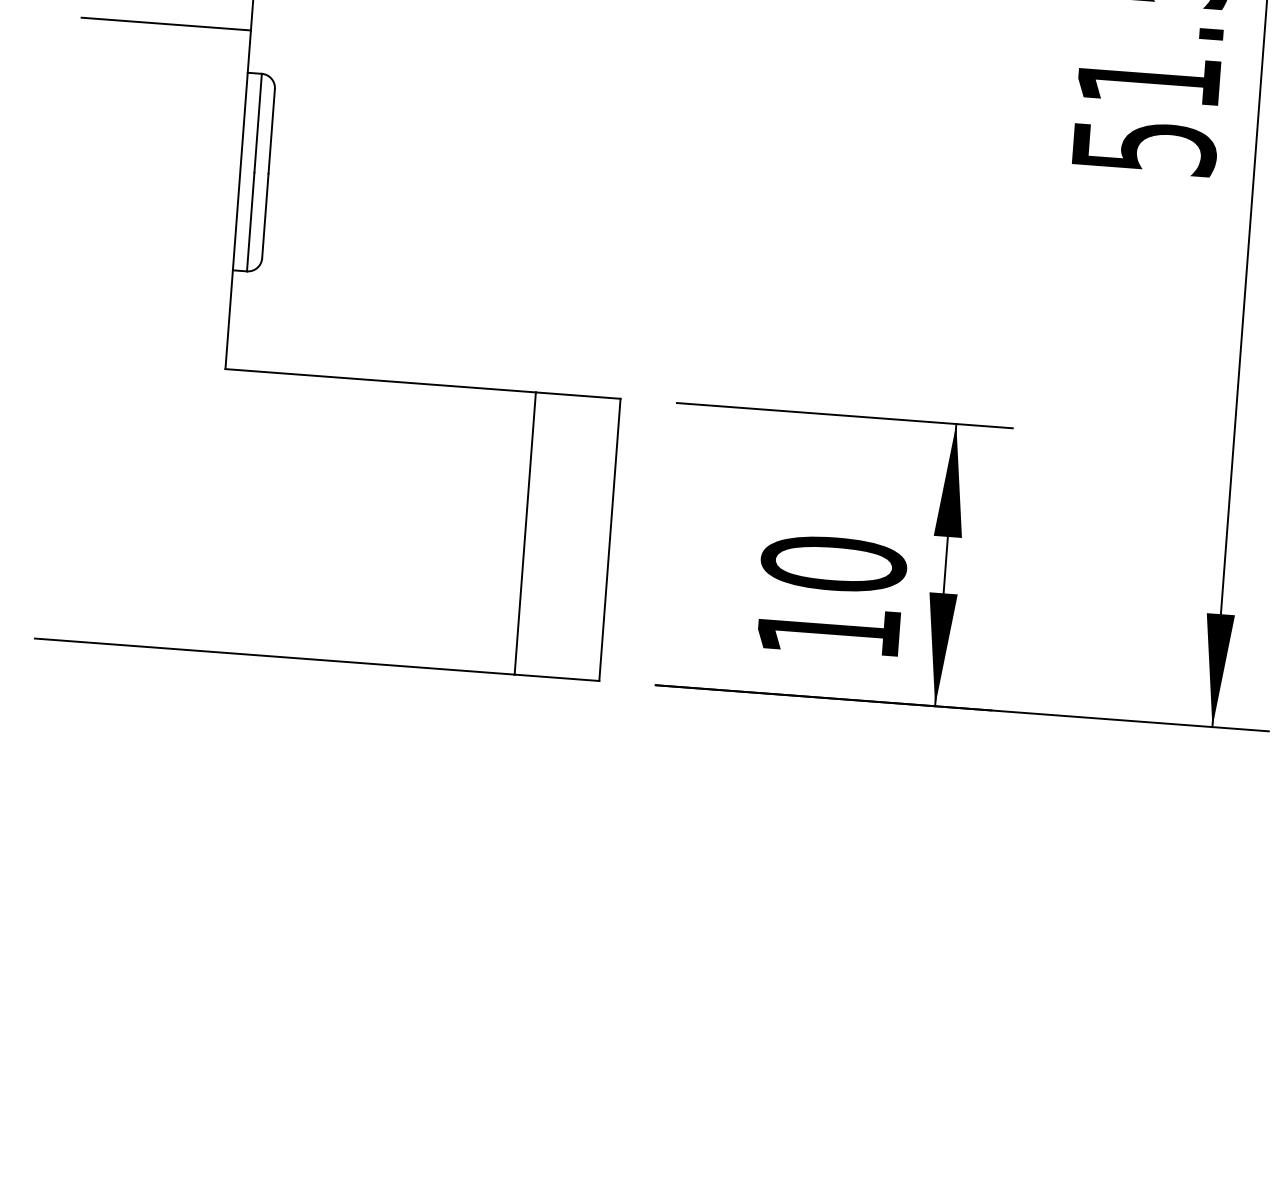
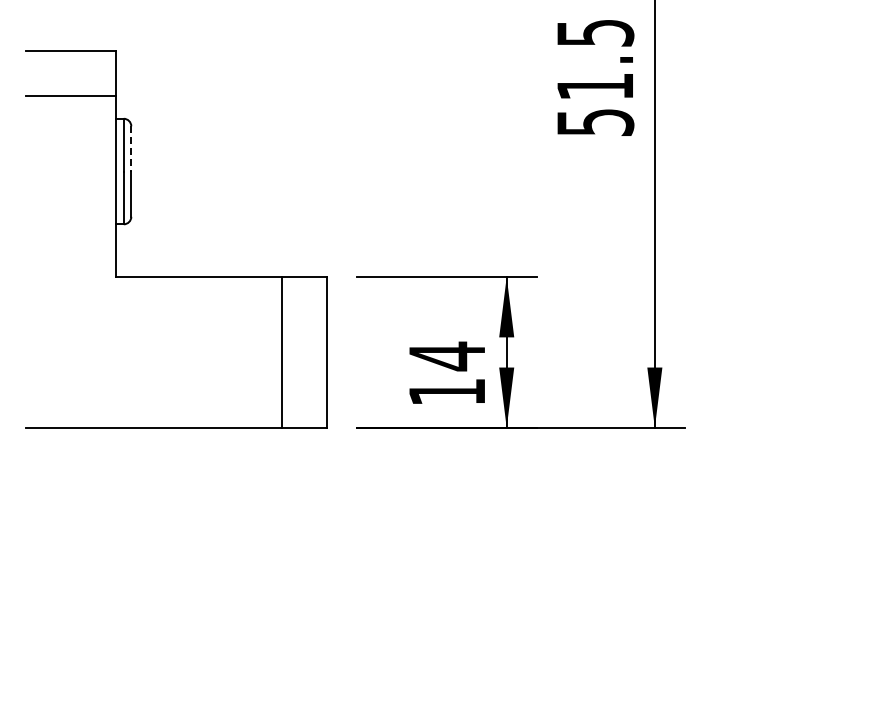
line: (272, 130) -> (131, 148), solid -> dashed
text: (834, 564) -> (447, 356), 10 -> 14

